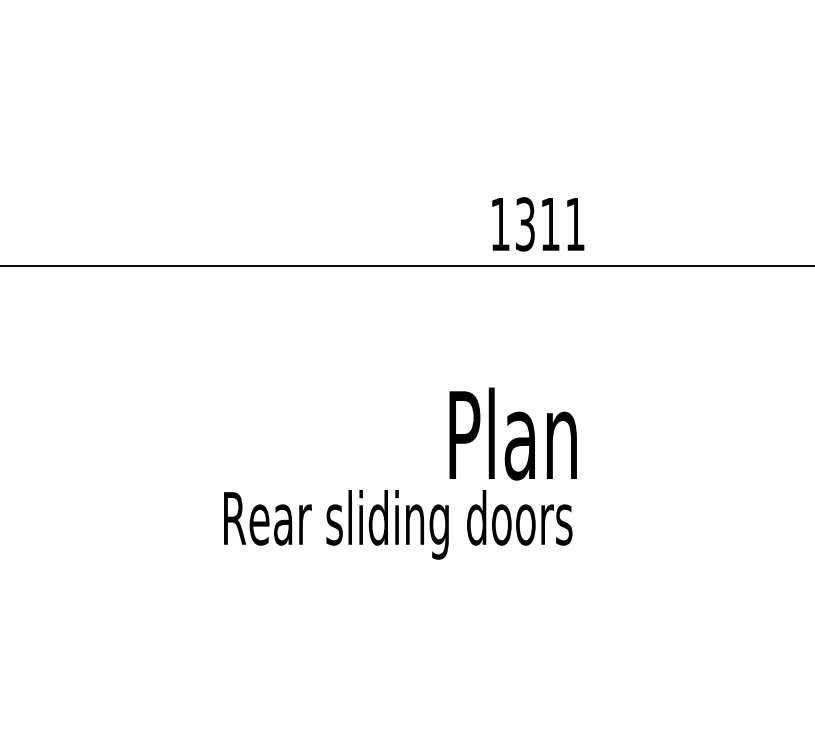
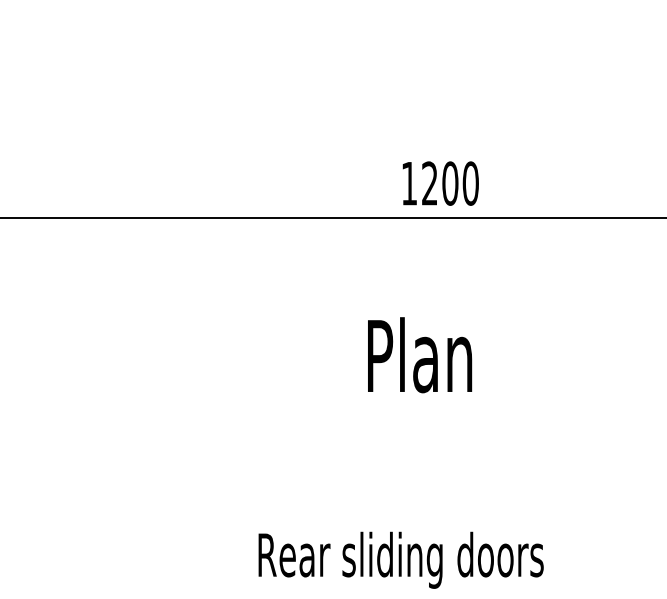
text: (550, 224) -> (450, 183), 1311 -> 1200
text: (398, 524) -> (401, 560), moved

